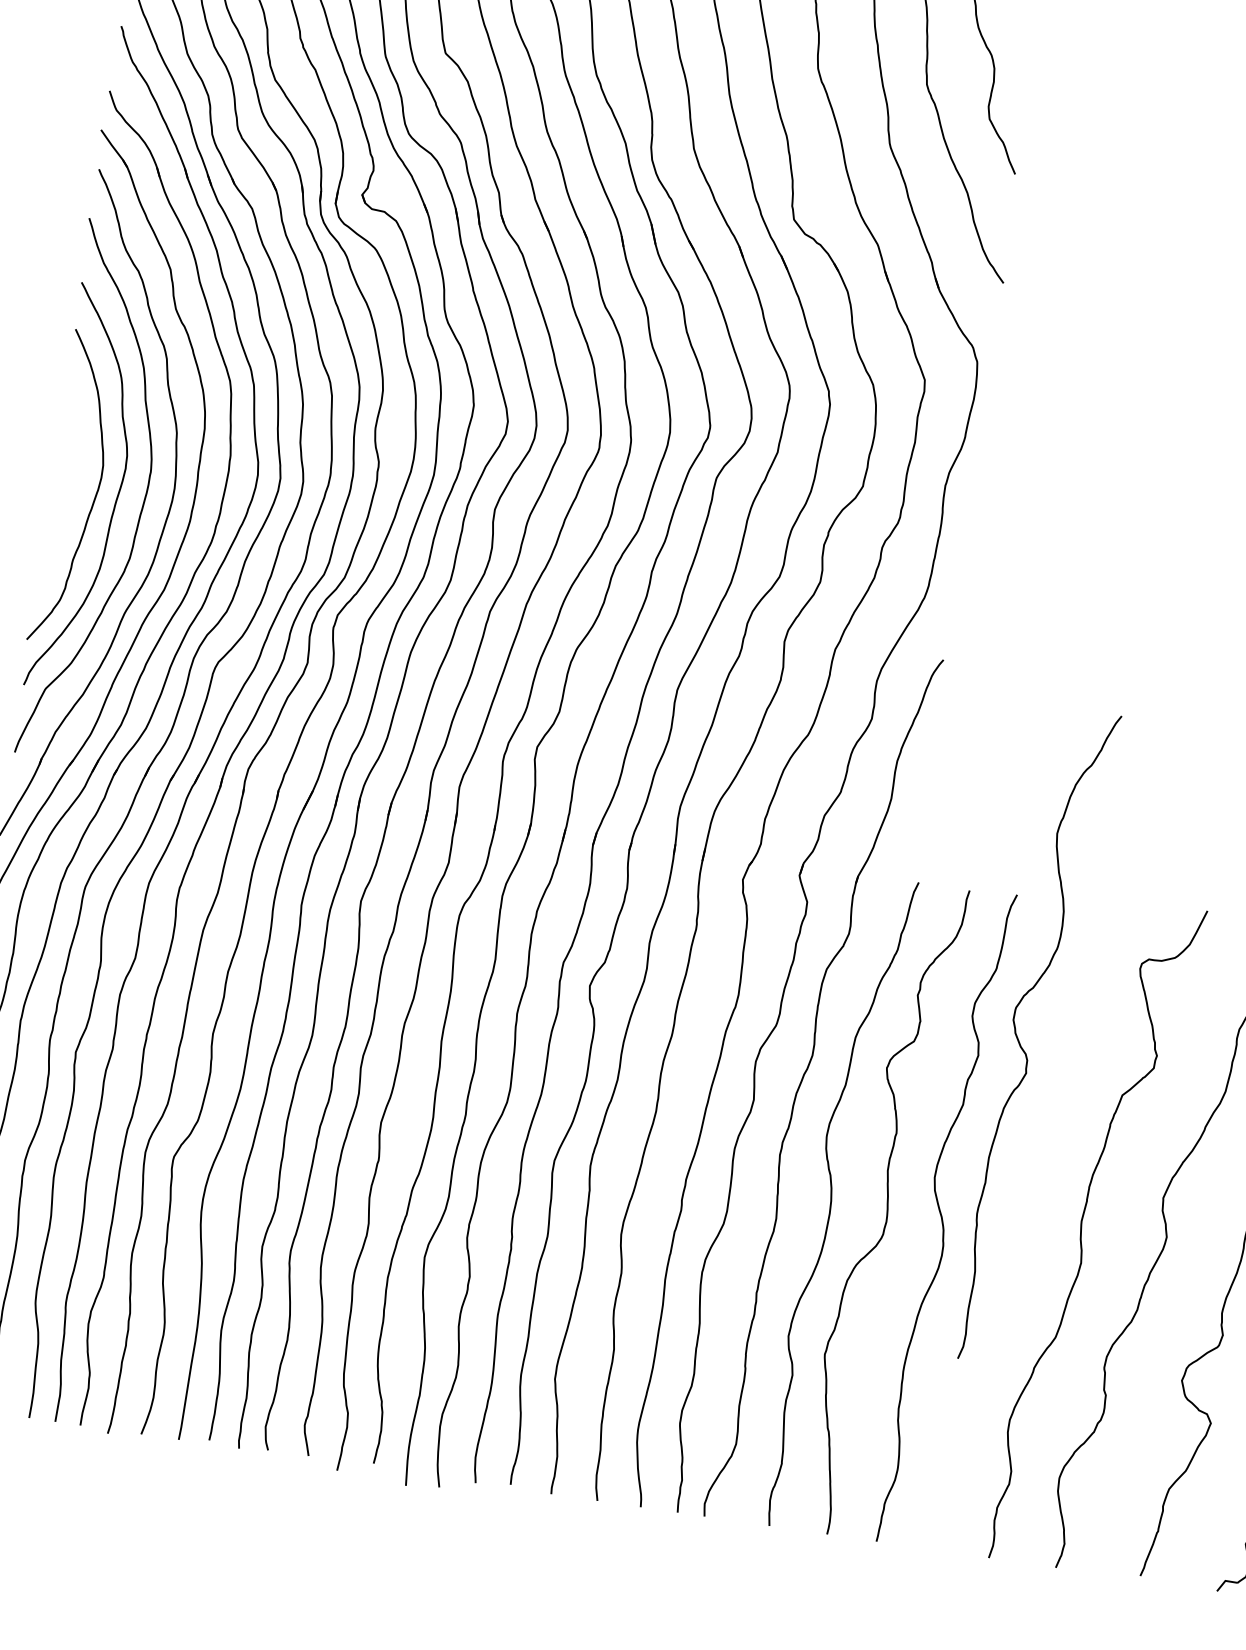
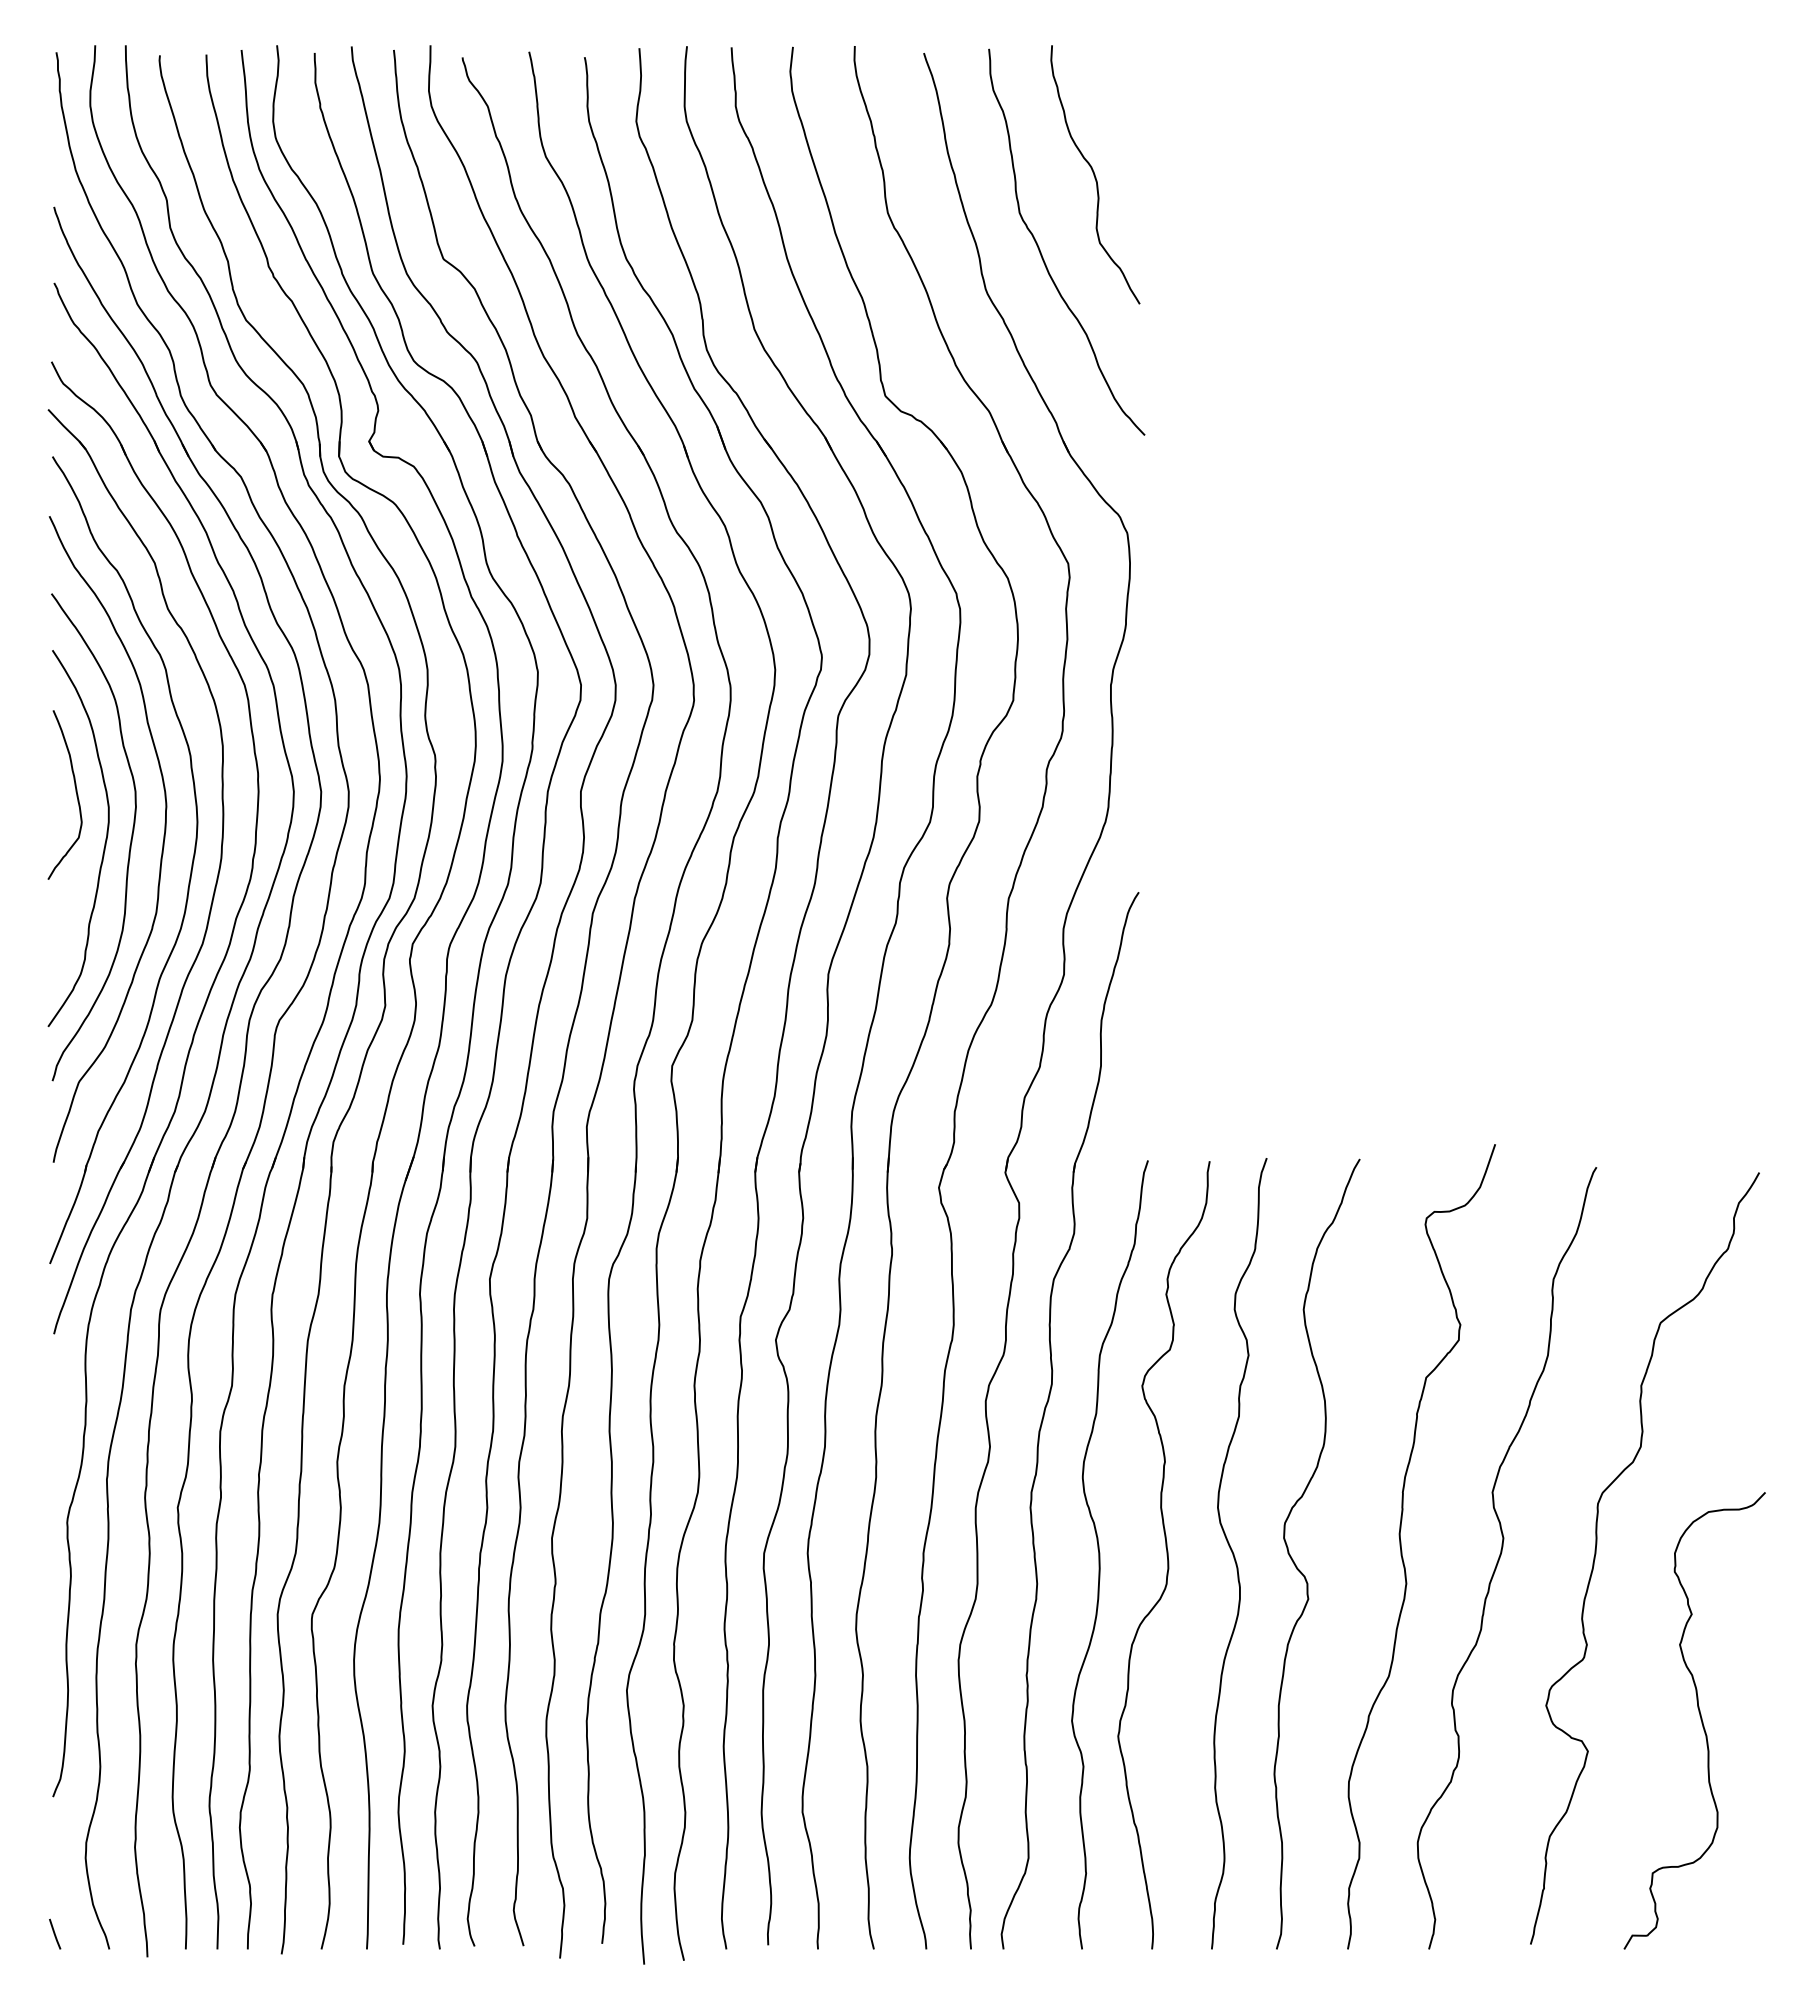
curve: (77, 449) -> (75, 792), added
curve: (1021, 1045) -> (1297, 1566), moved

